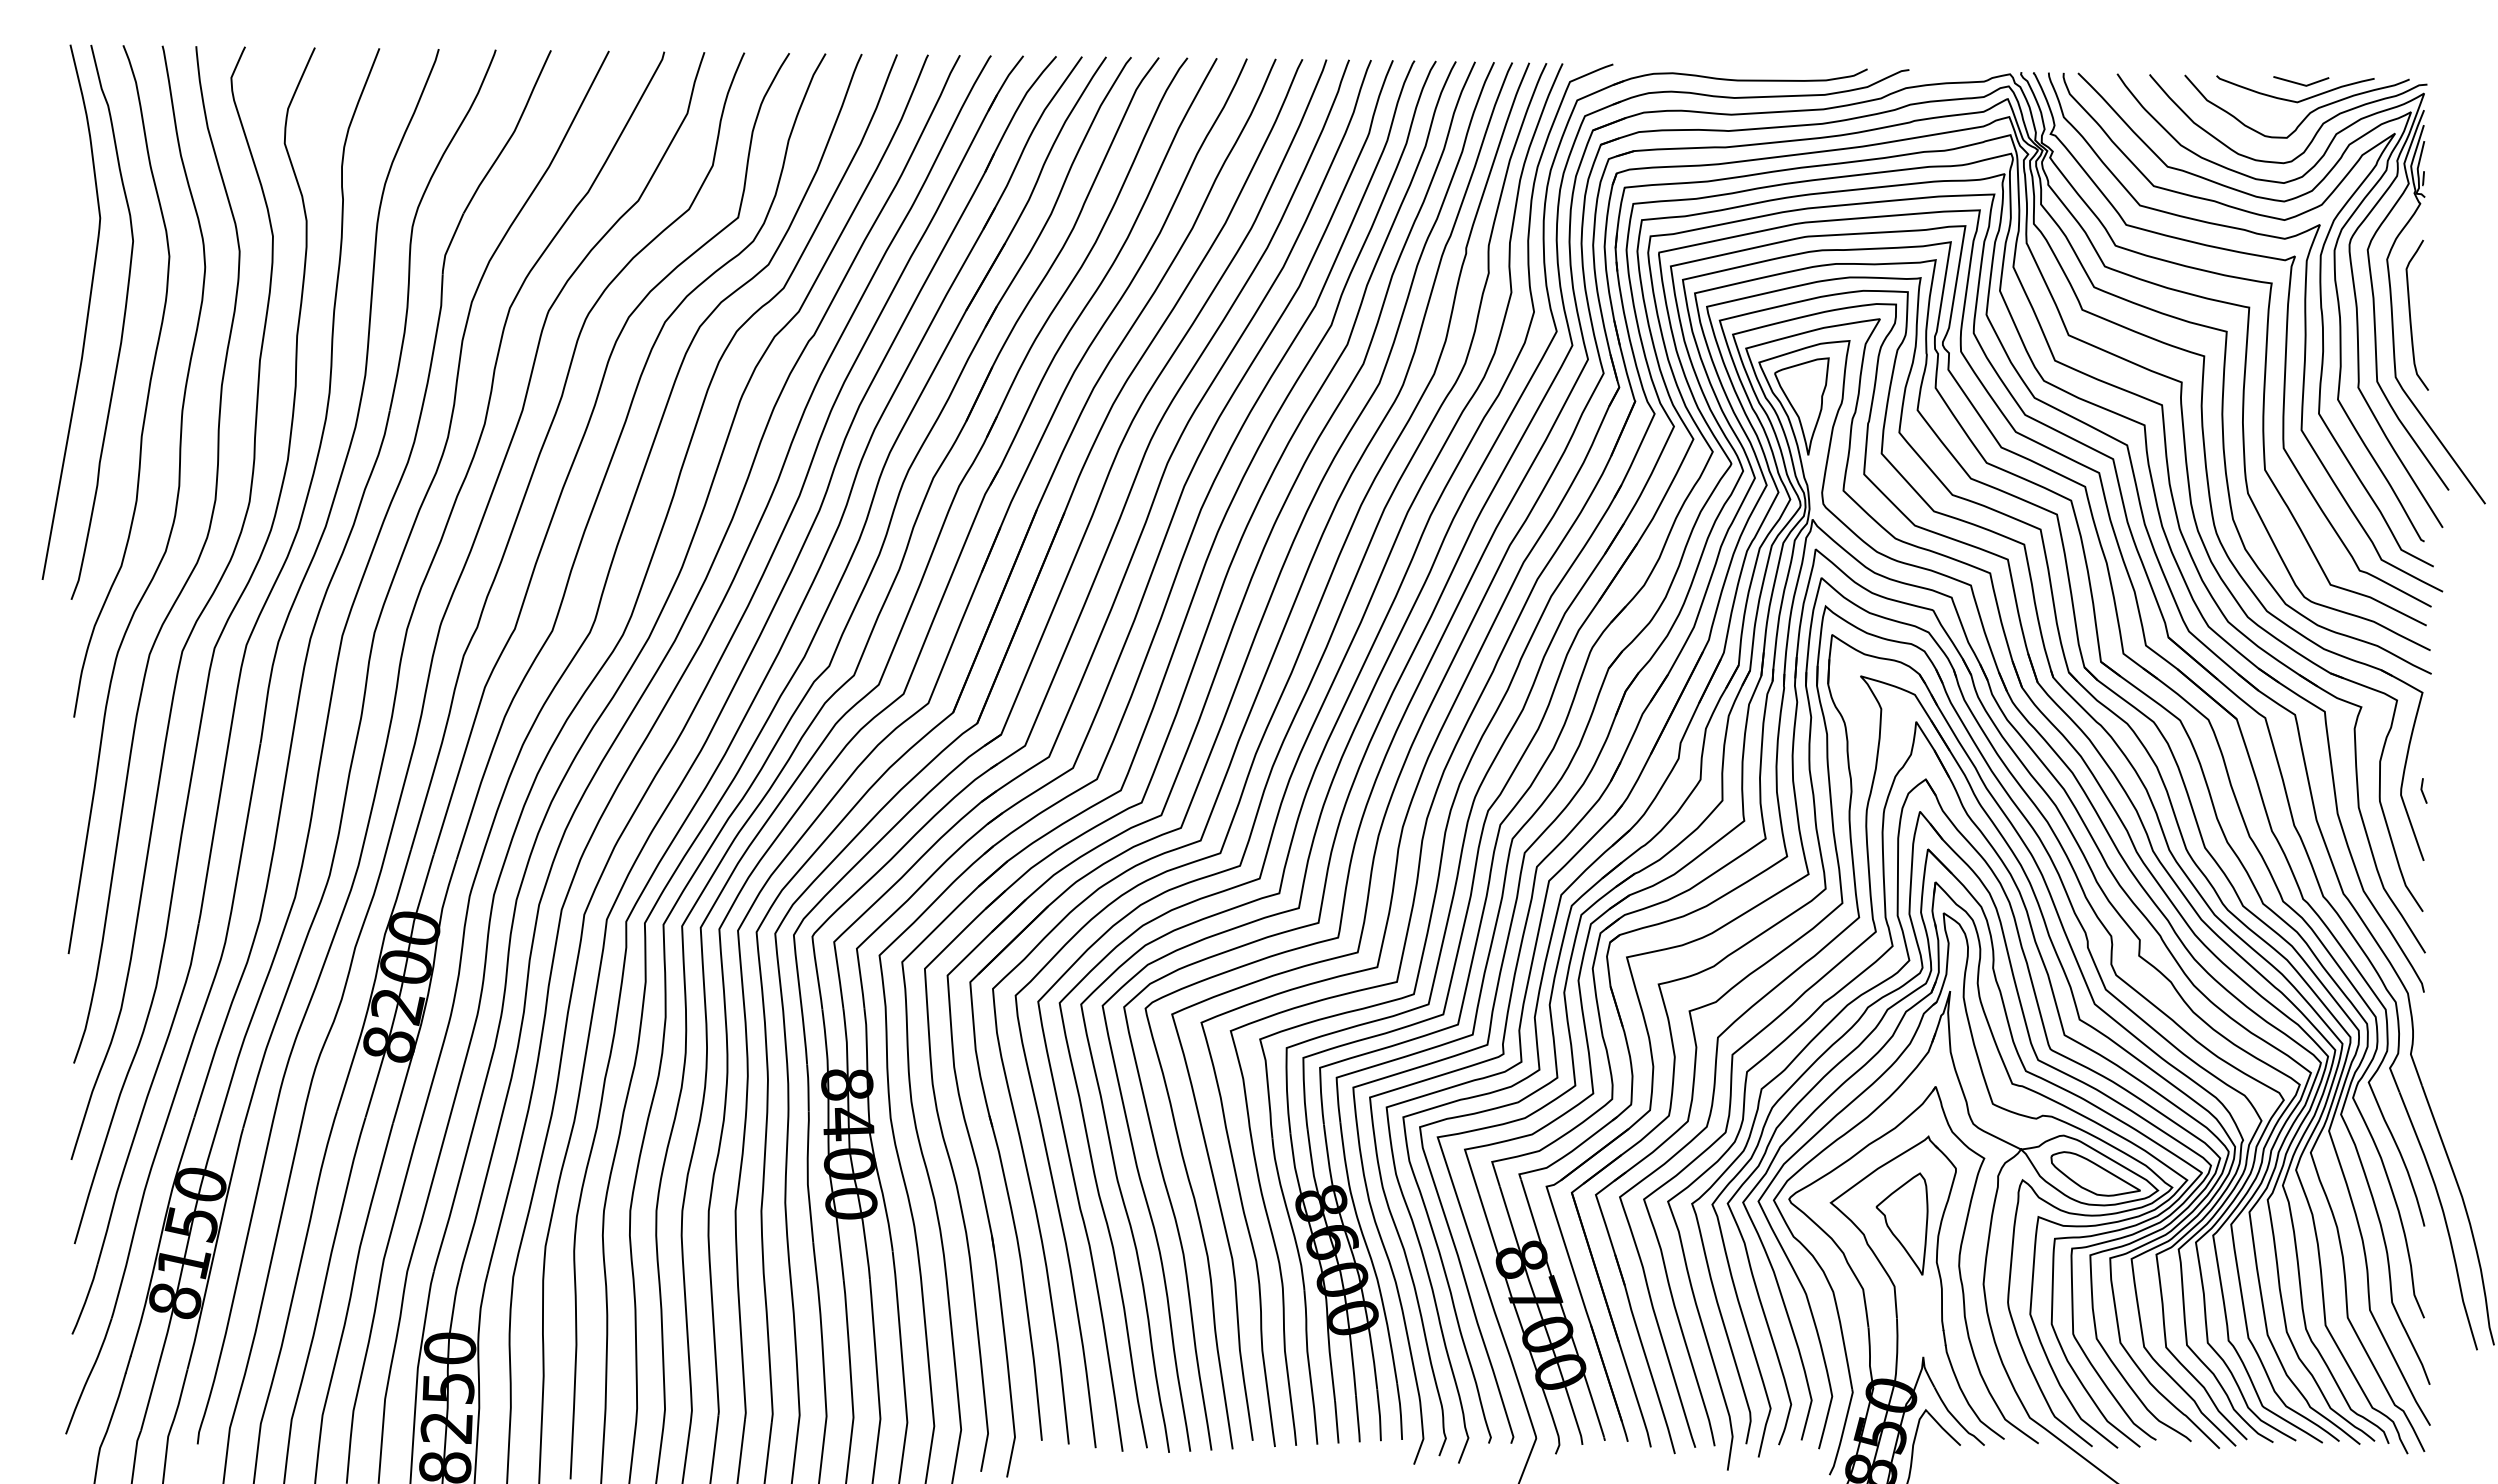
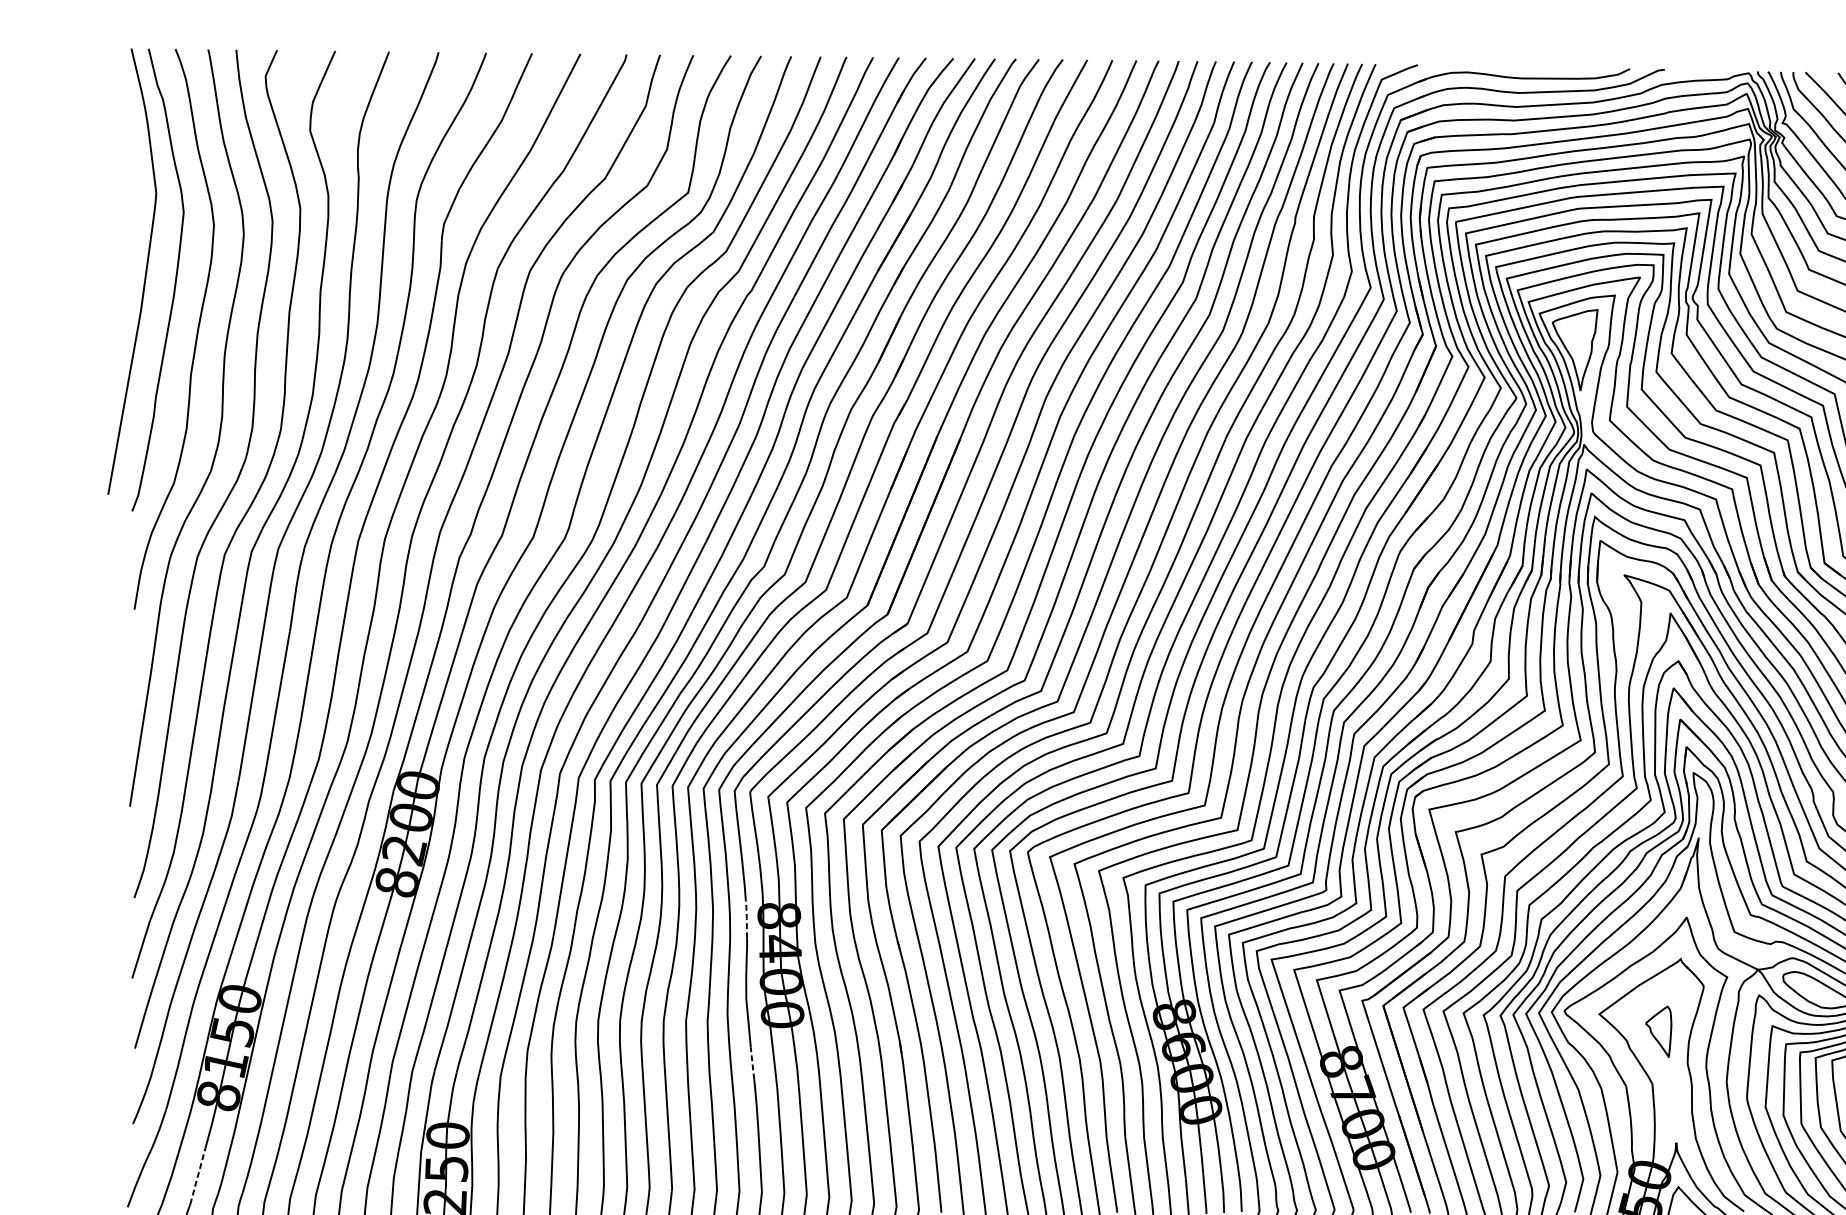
line: (808, 1087) -> (746, 918), solid -> dashed
part: (1901, 1223) -> (1658, 1031), size x0.6
line: (815, 1261) -> (752, 1063), solid -> dashed
line: (149, 1397) -> (197, 1176), solid -> dashed

